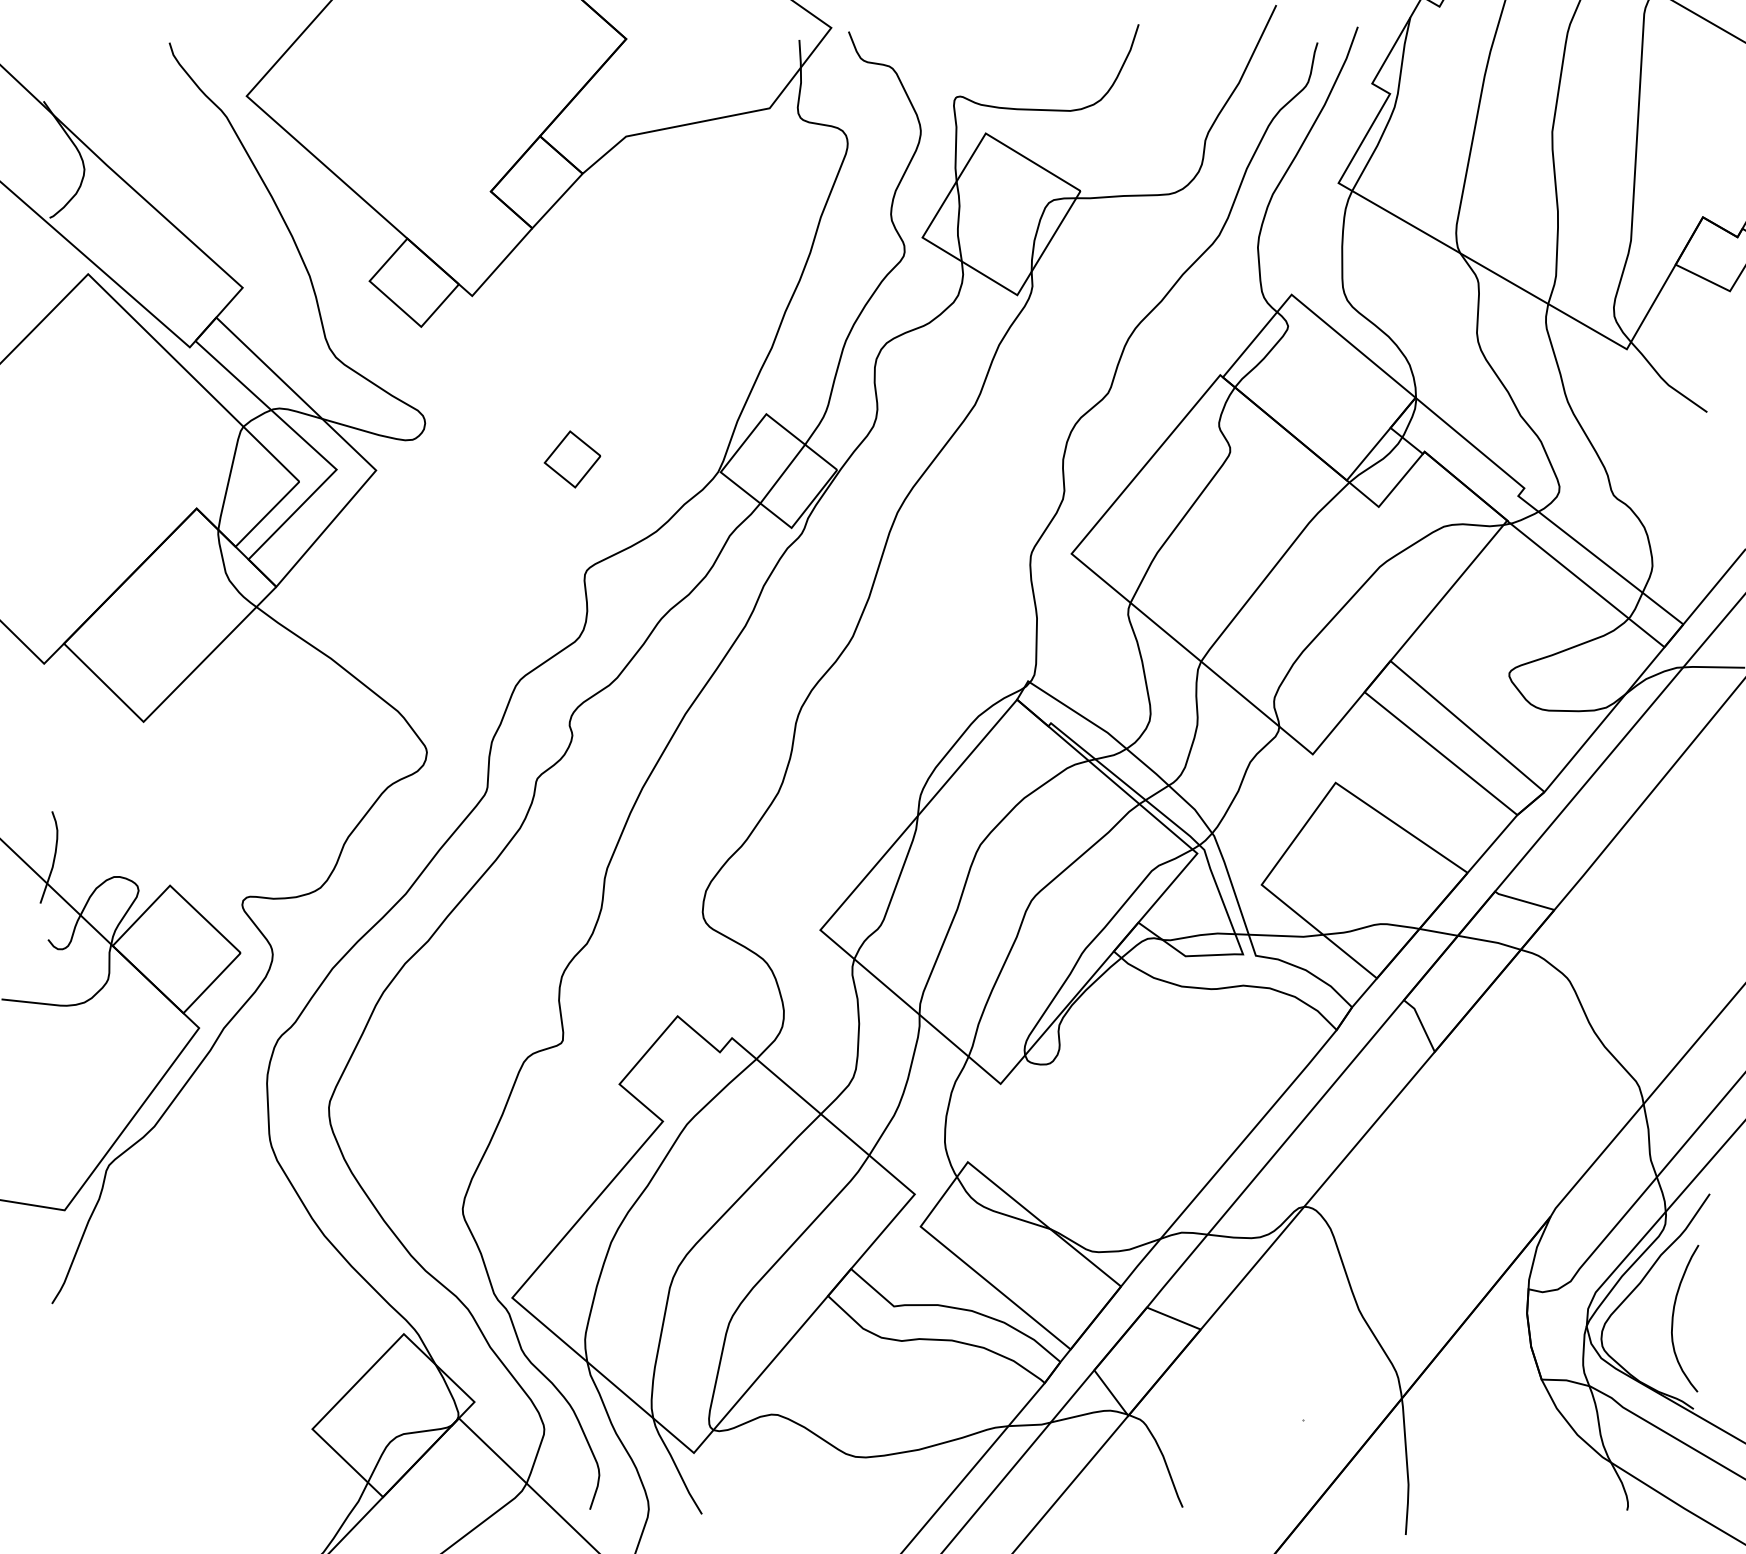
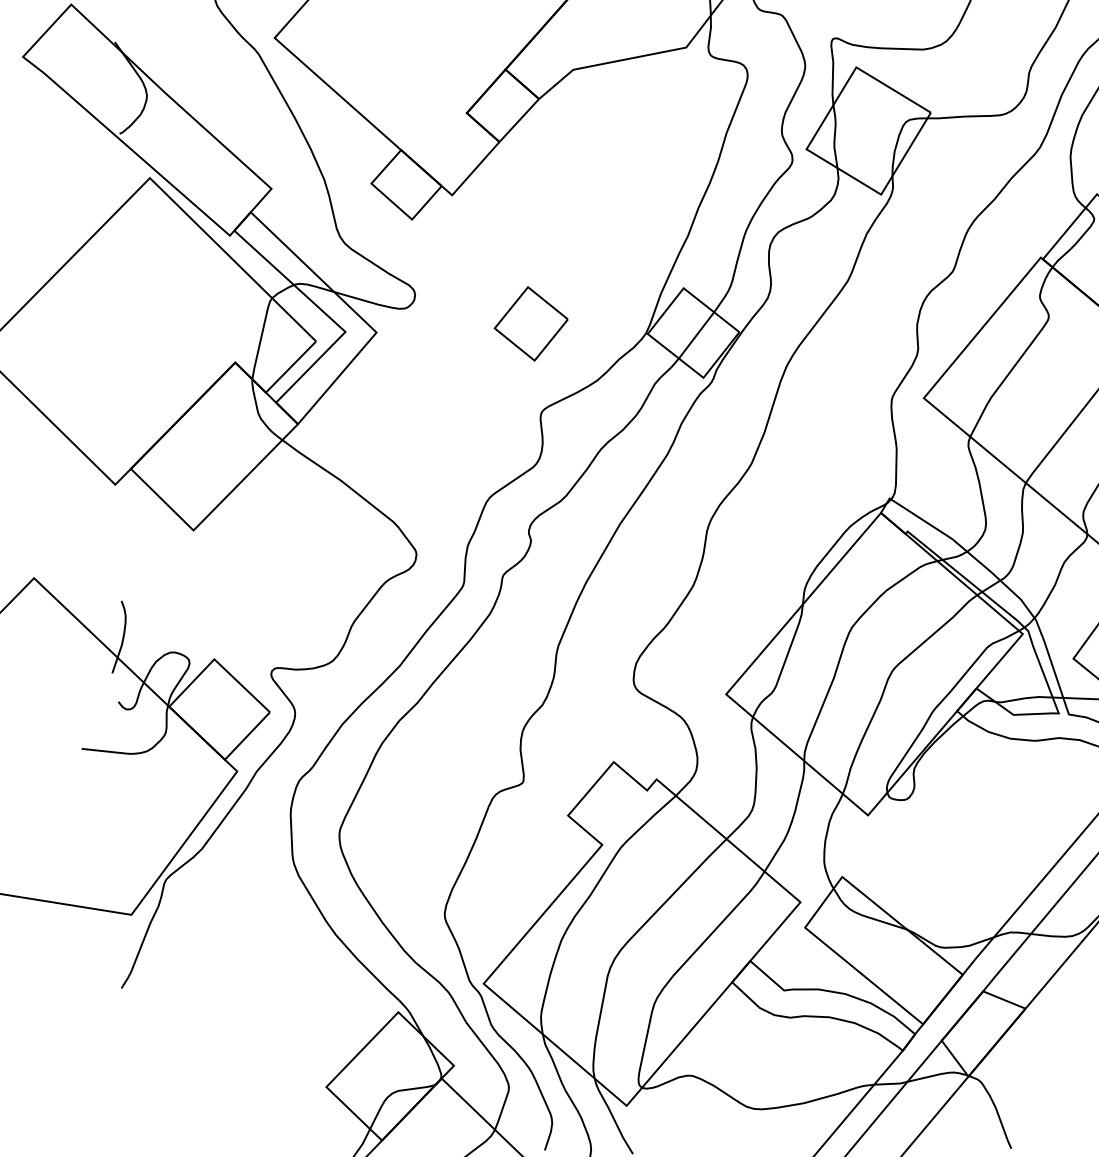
part: (572, 459) -> (531, 323), size x1.67

